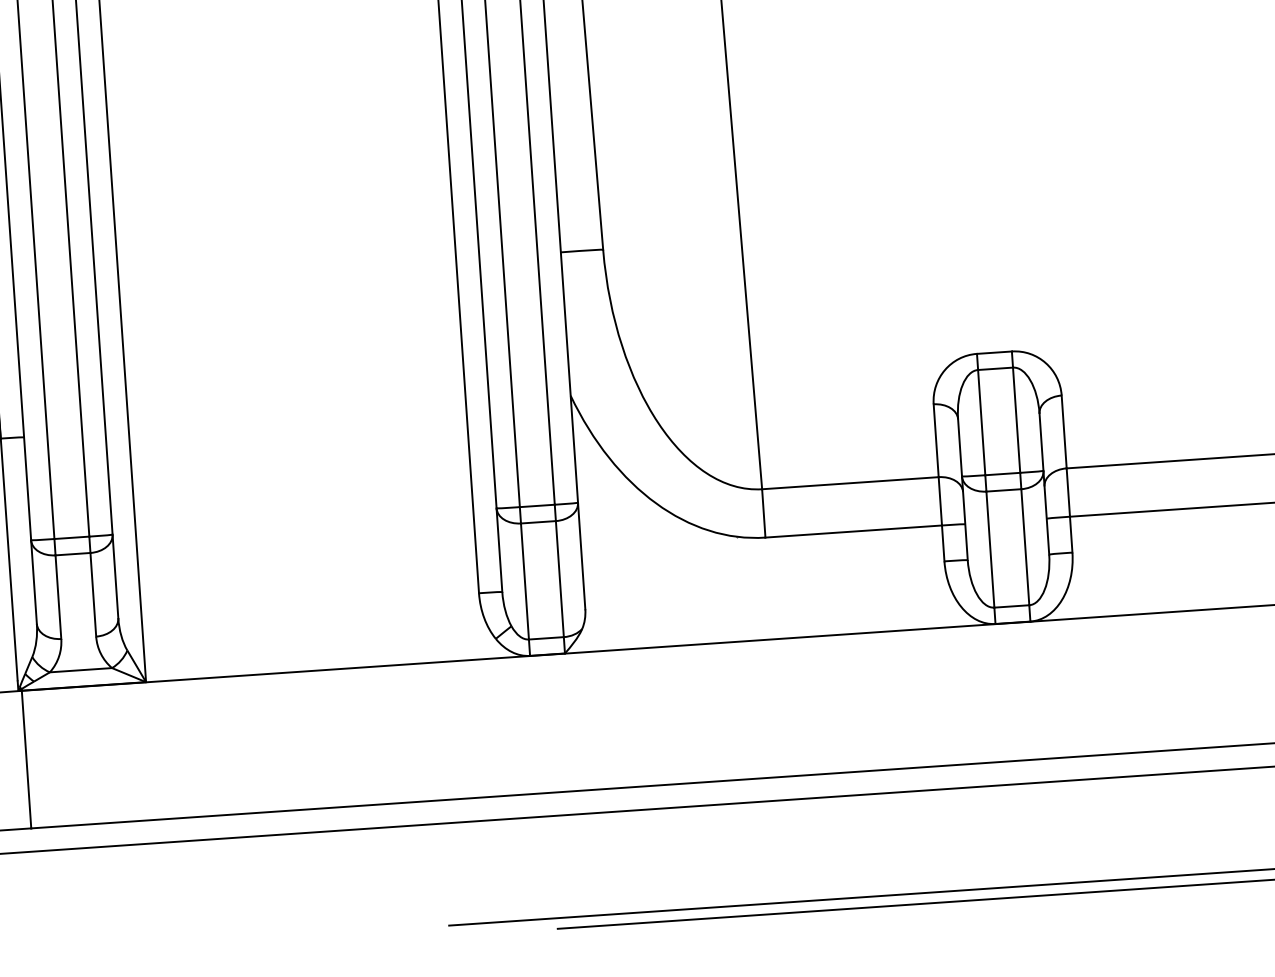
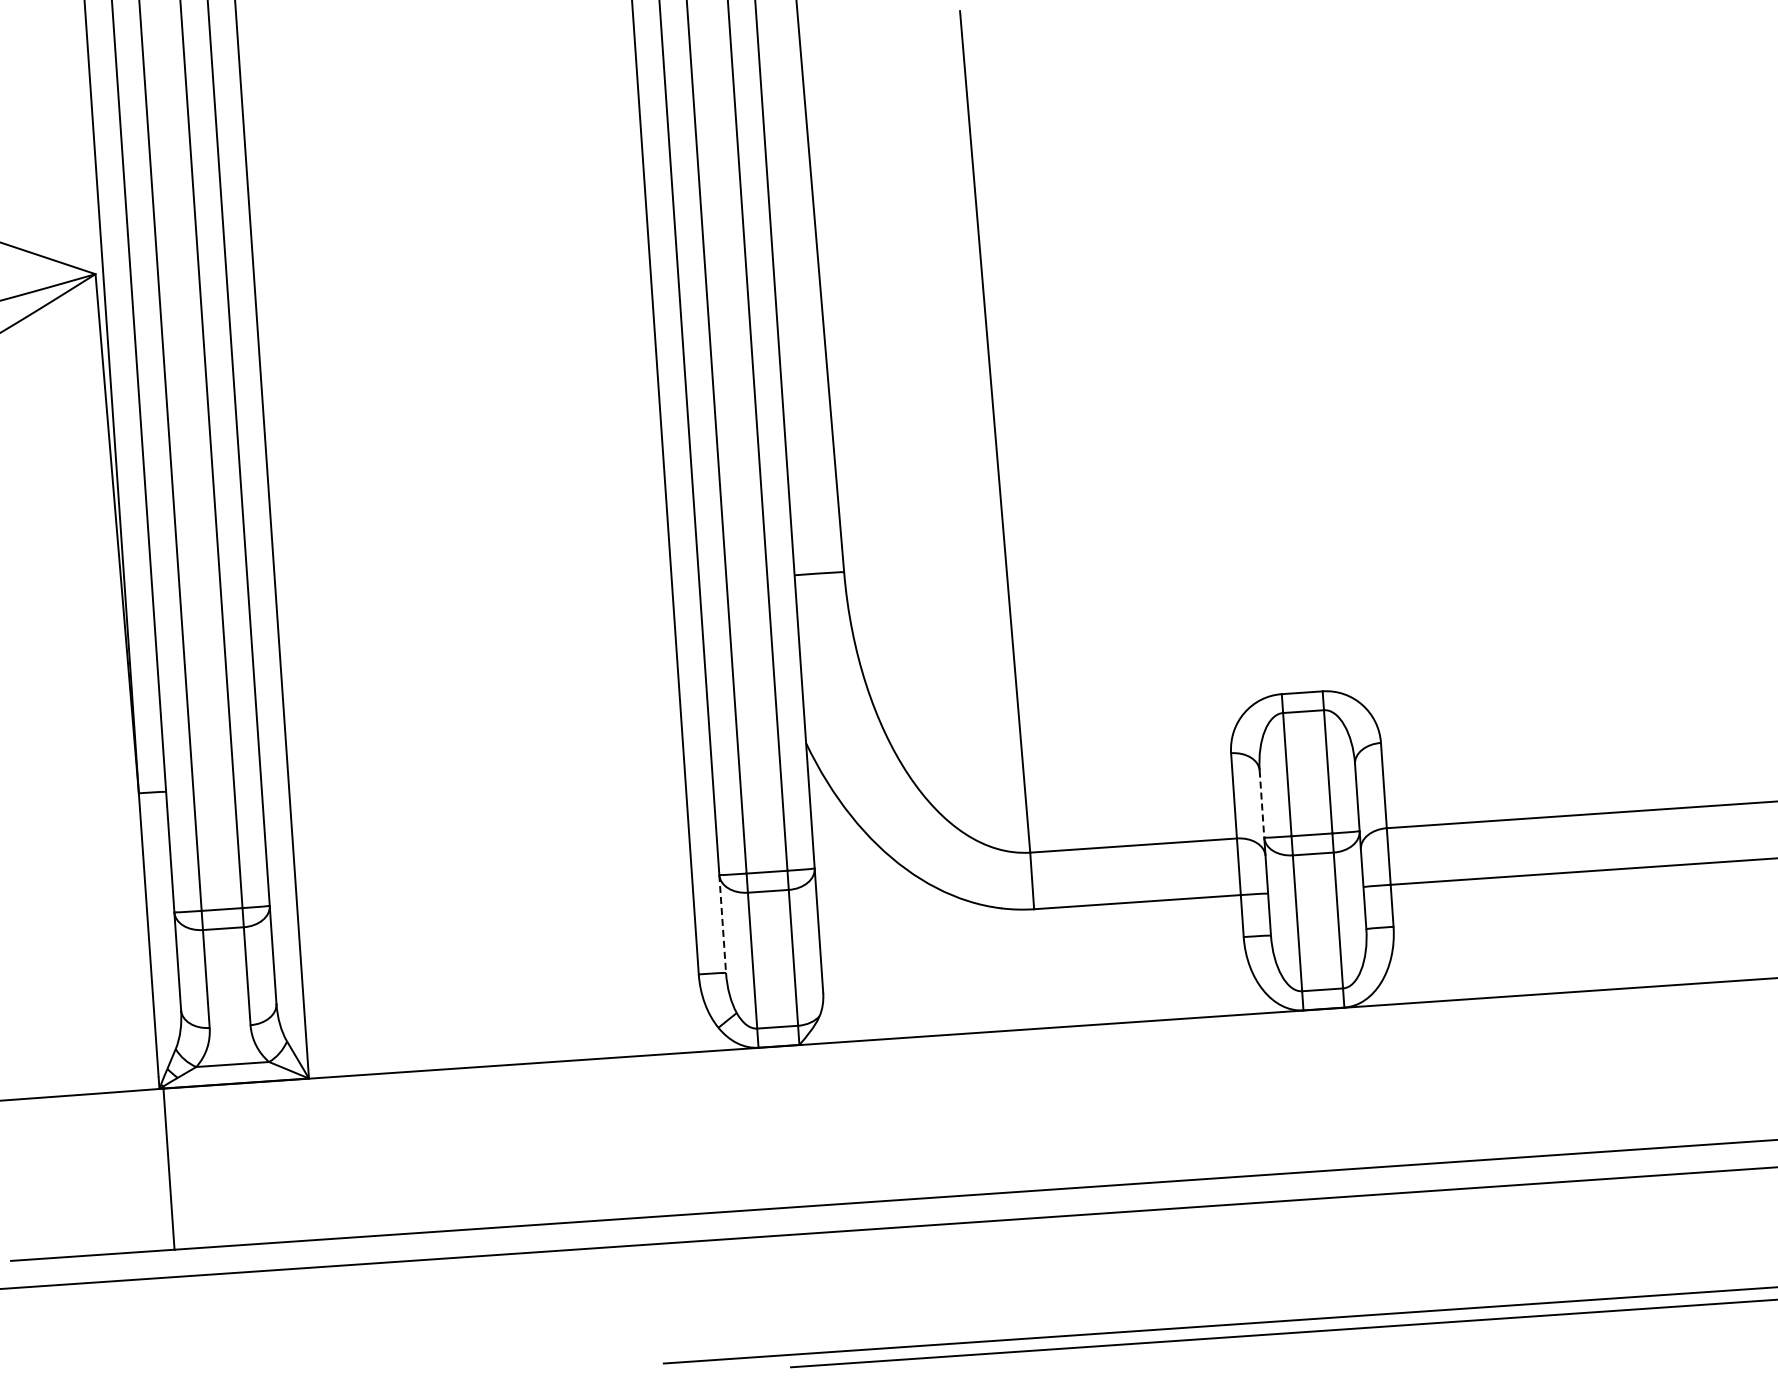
line: (959, 448) -> (1261, 804), solid -> dashed
line: (499, 550) -> (722, 924), solid -> dashed

